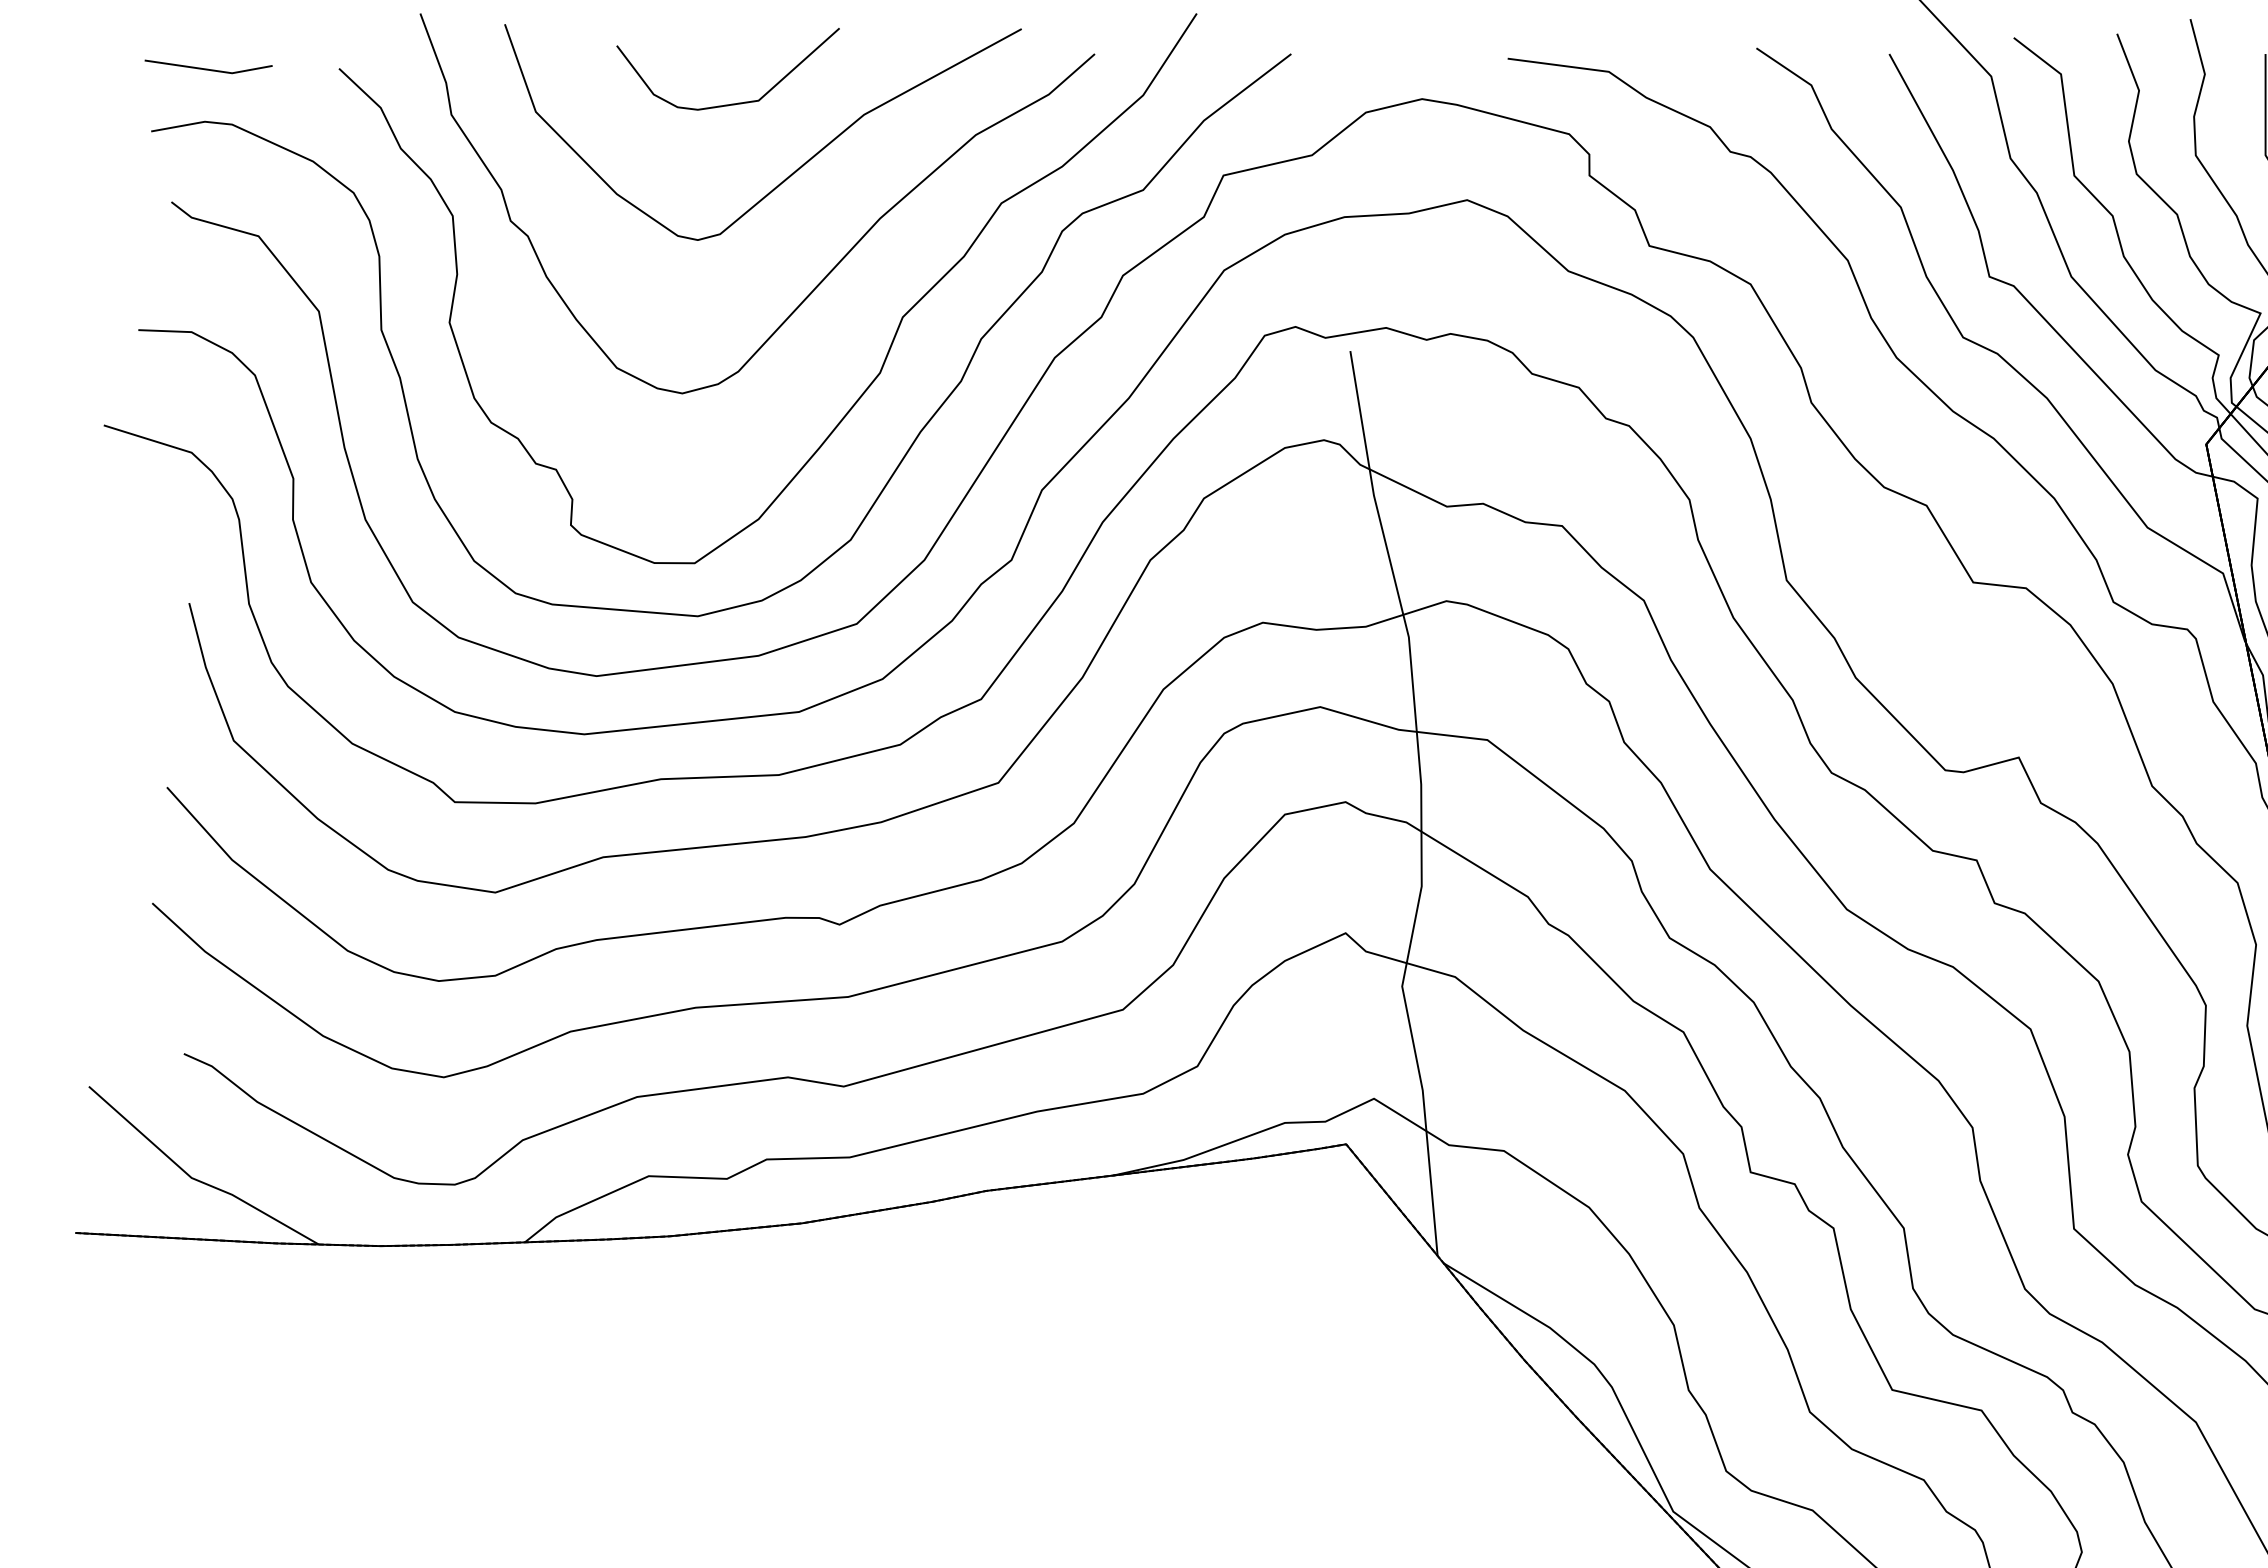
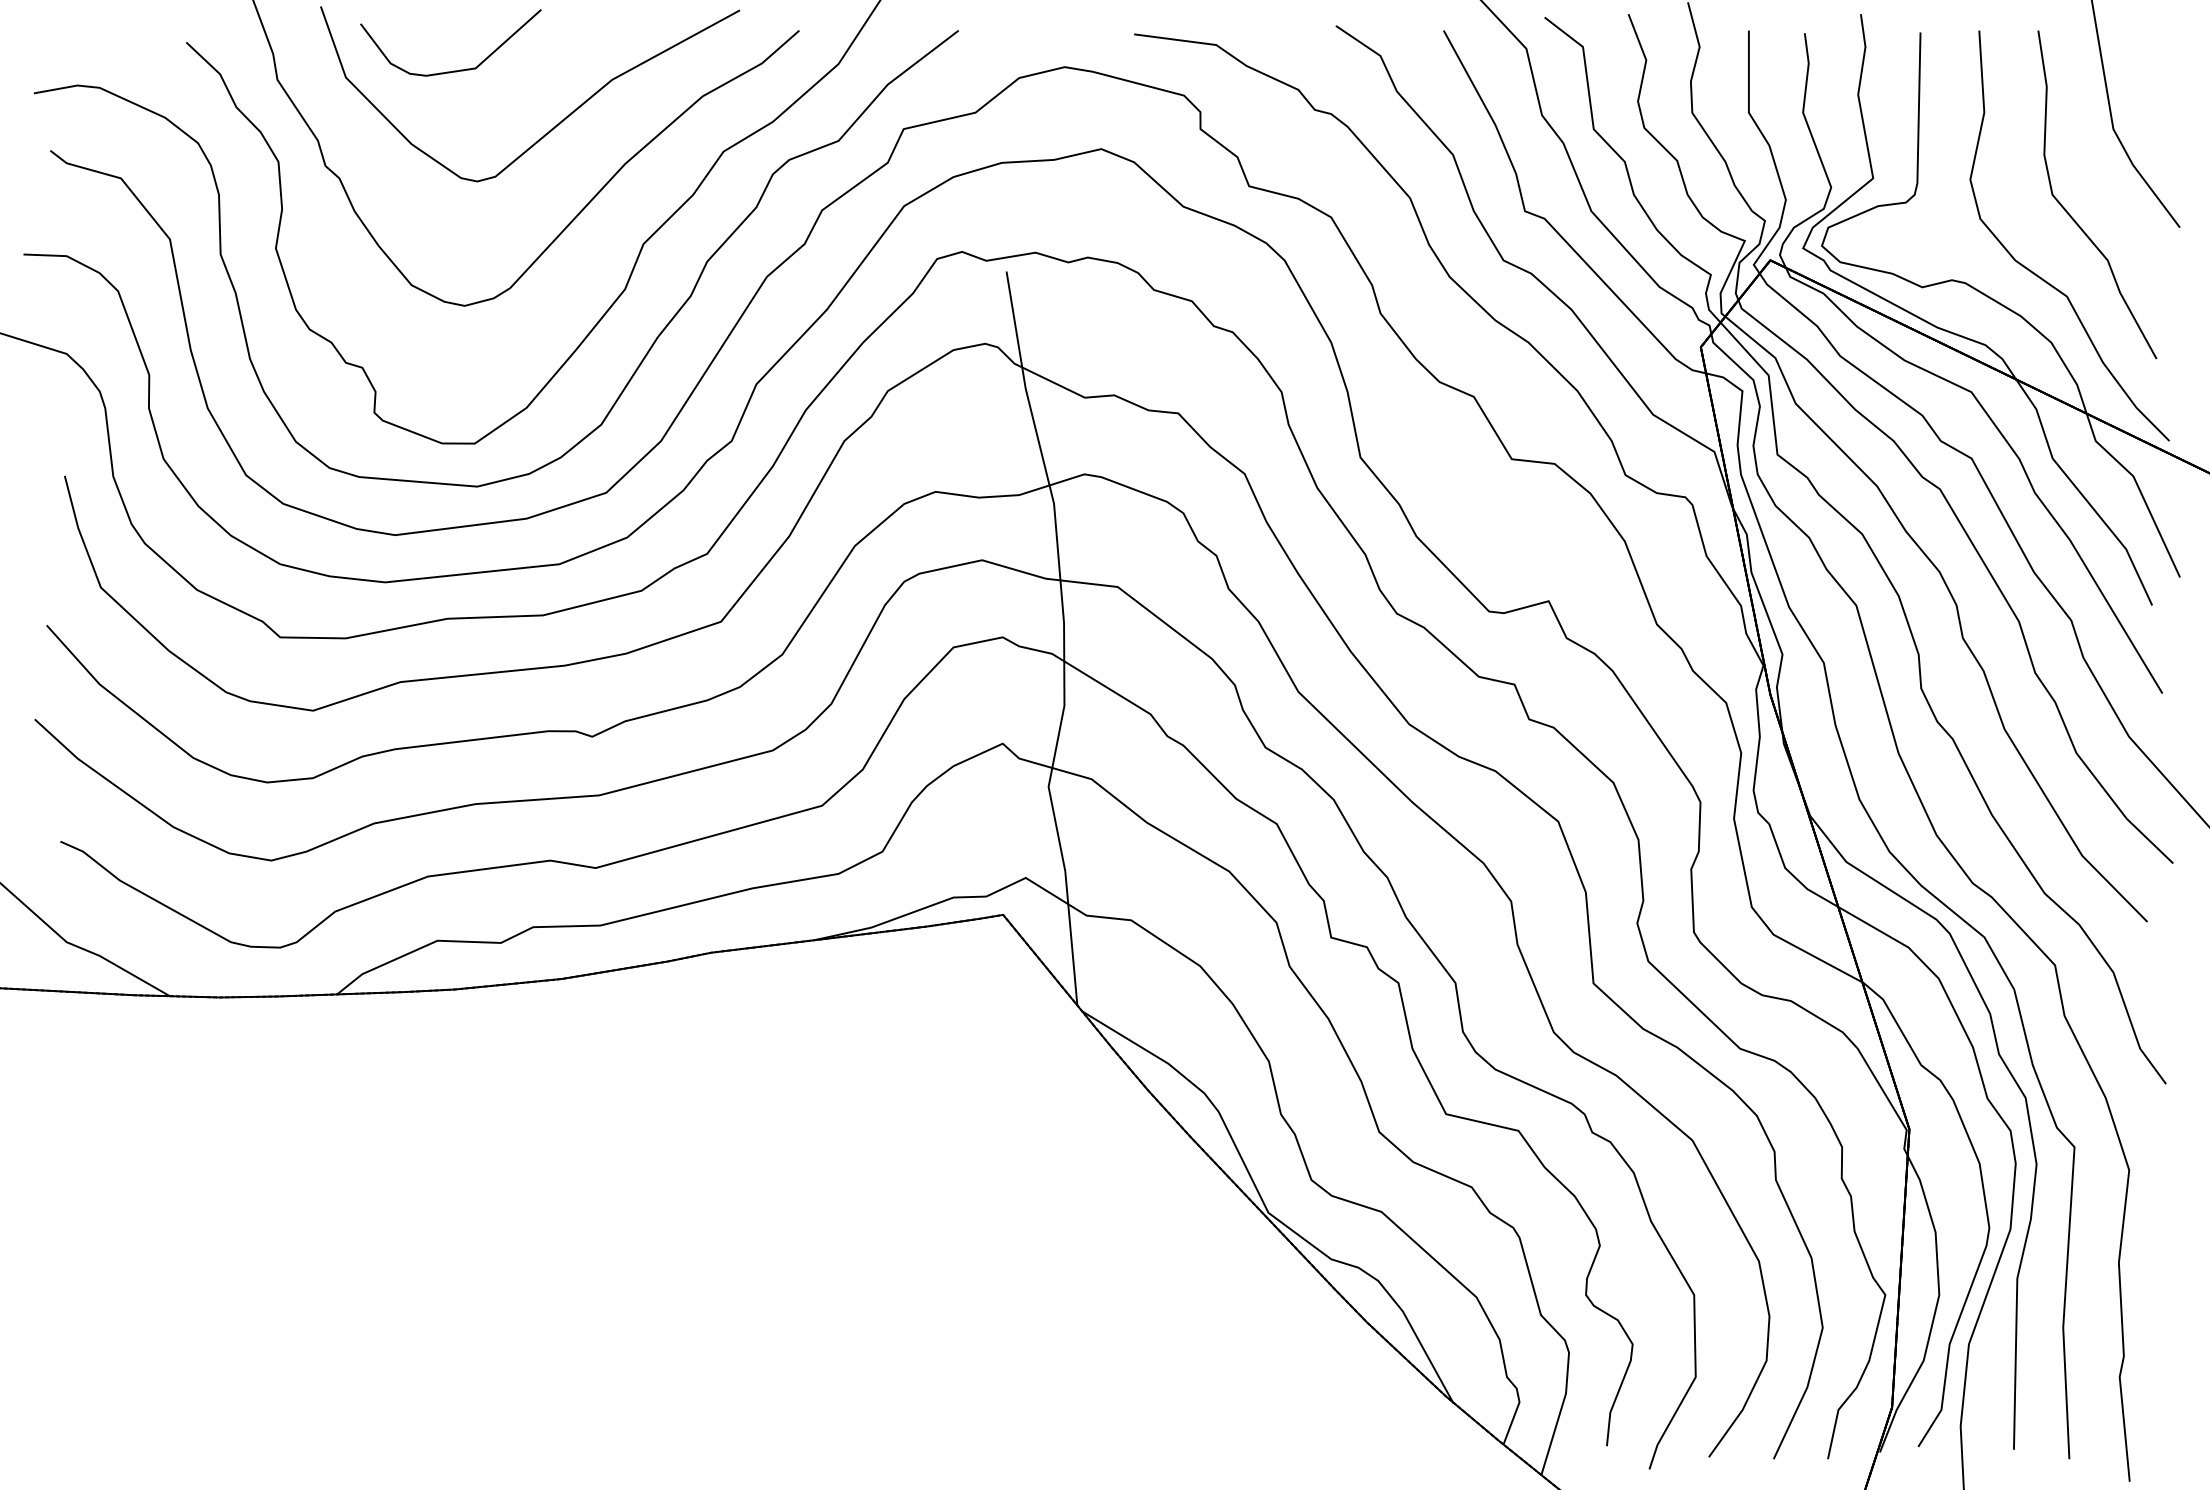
line: (208, 68) -> (80, 42), removed
curve: (731, 103) -> (453, 70), moved

